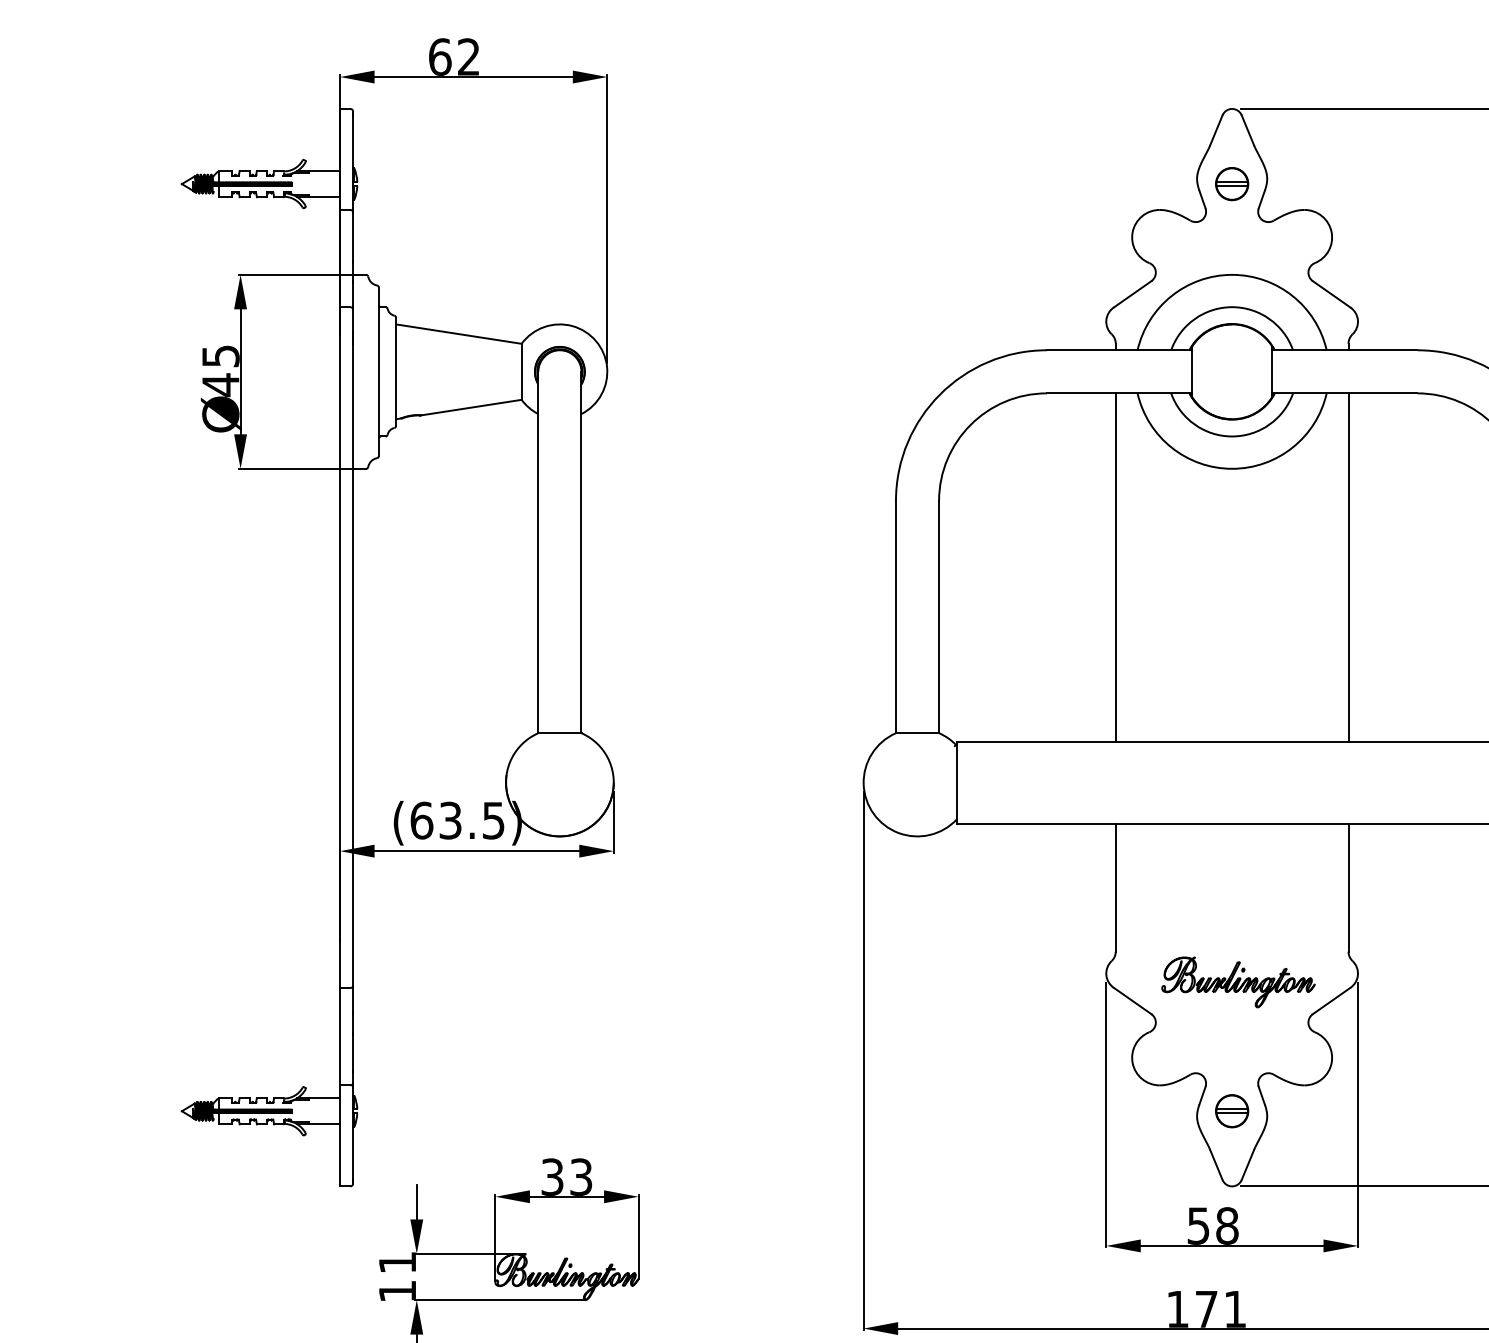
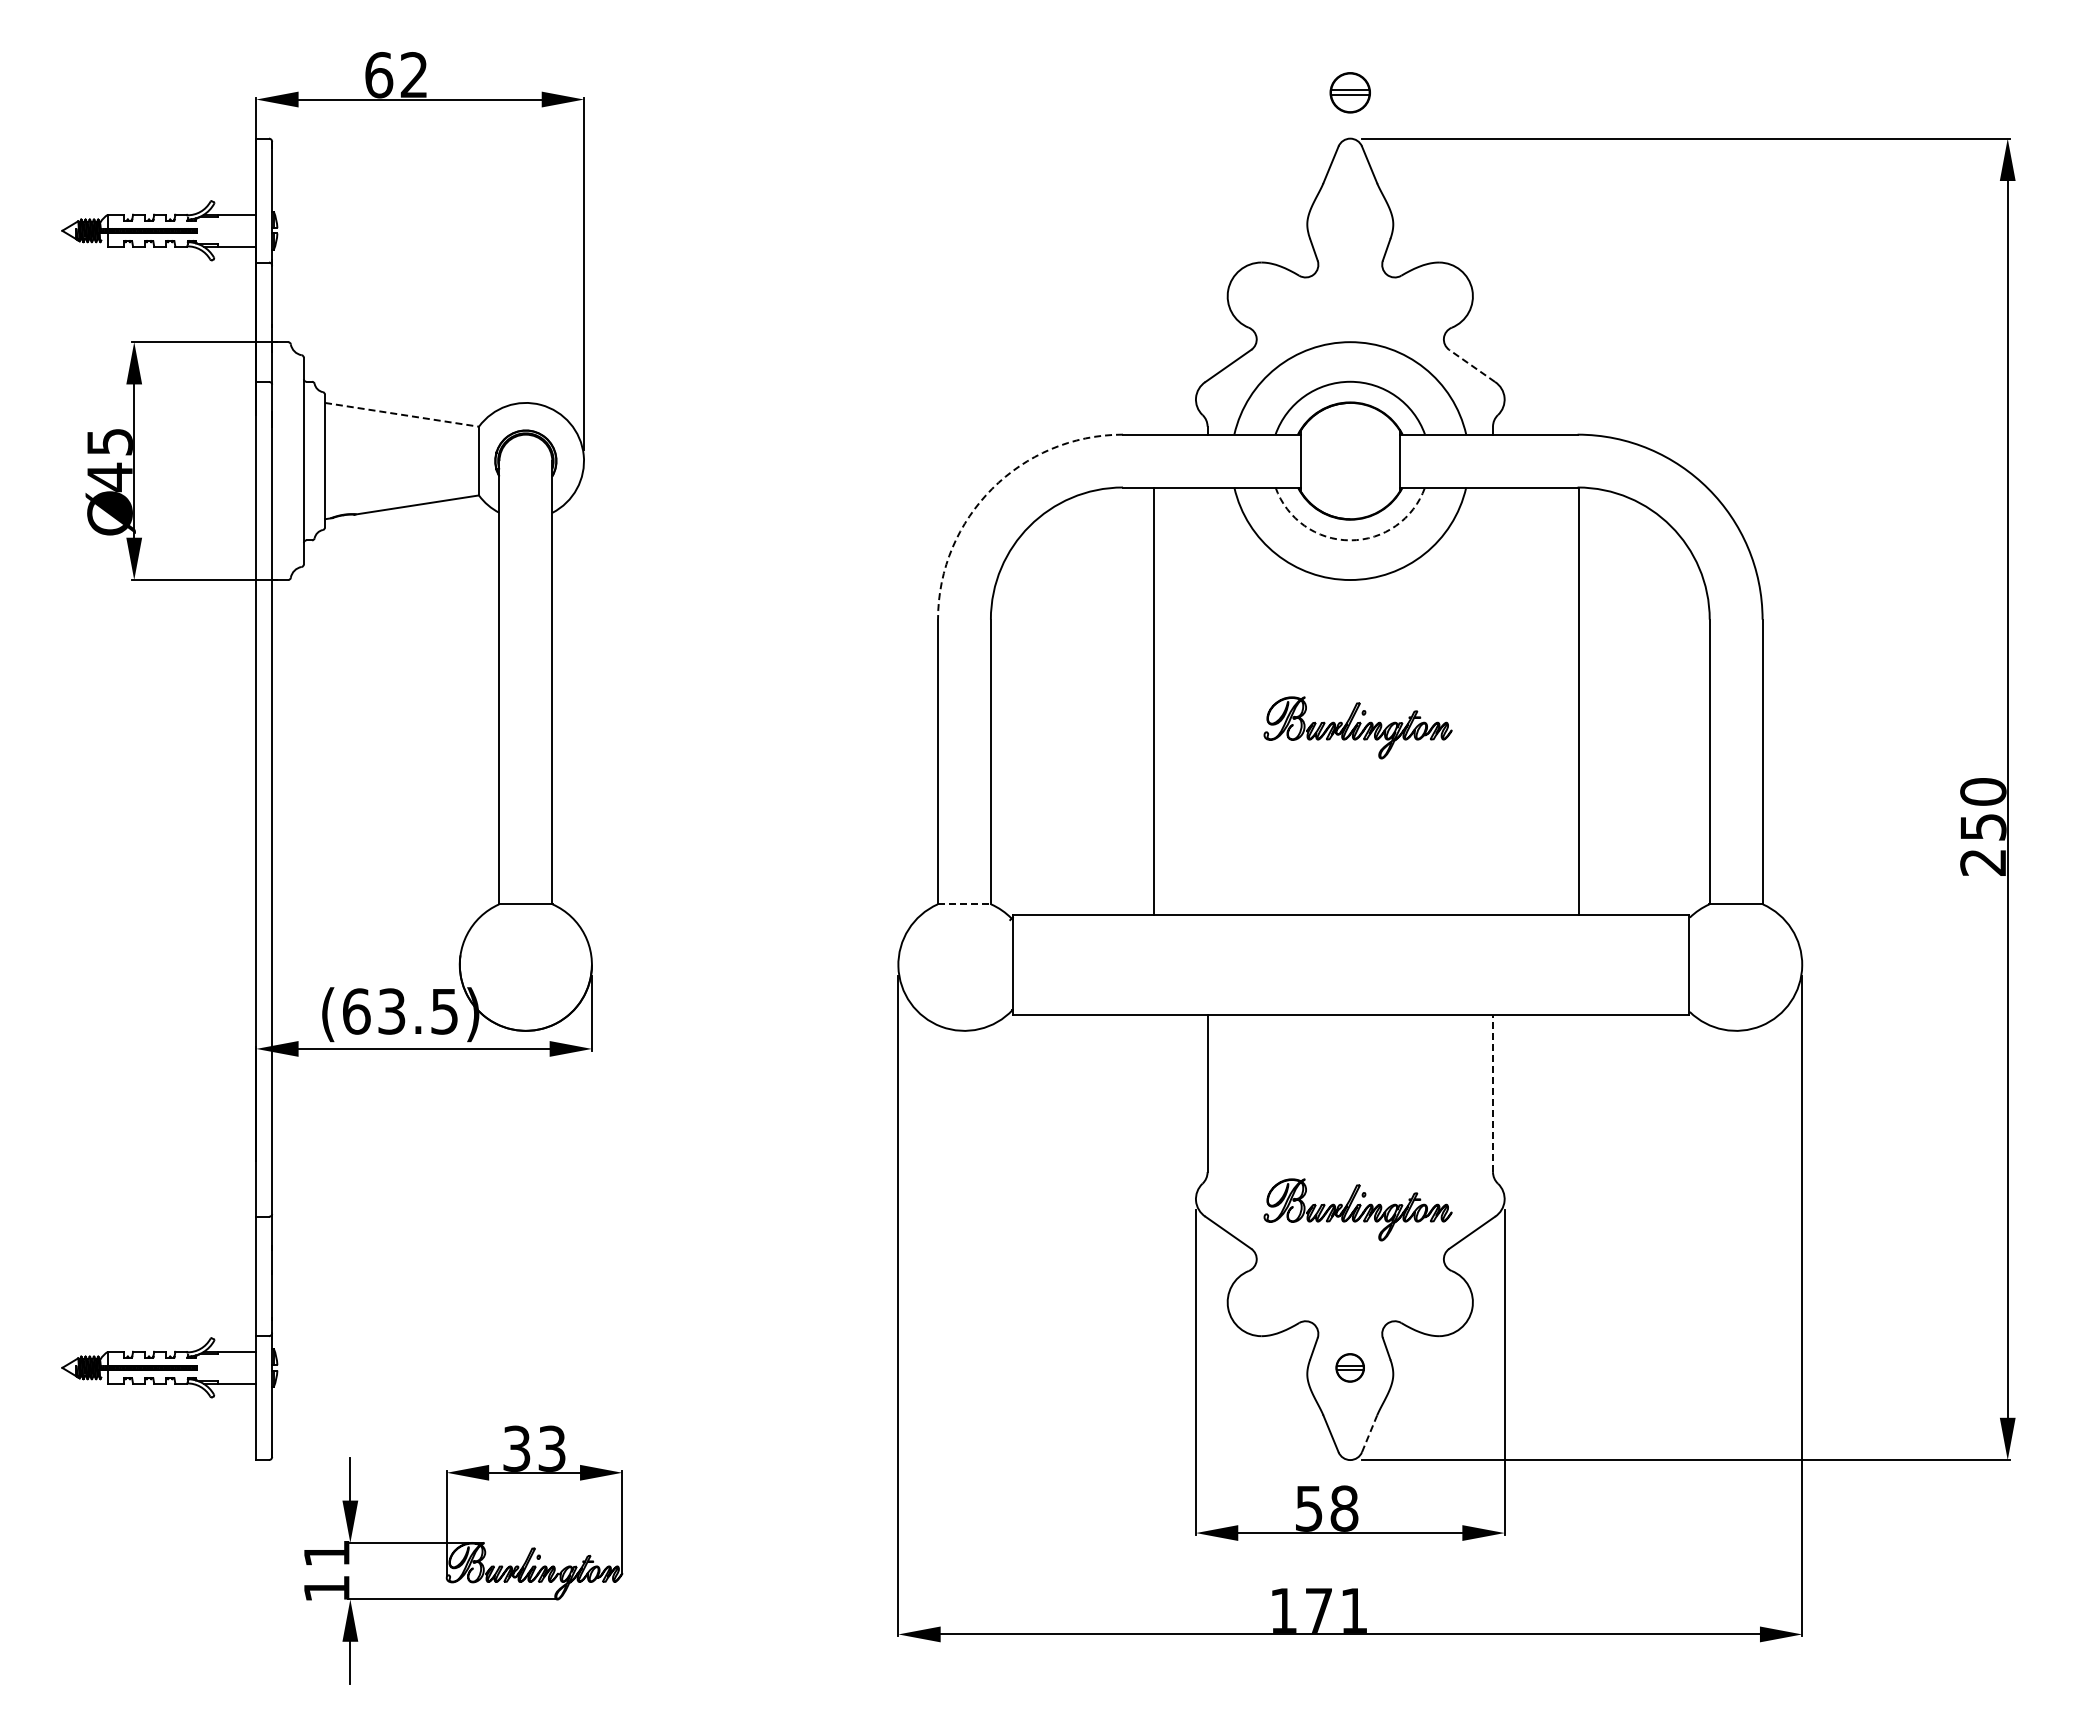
part: (1231, 183) -> (1349, 92), moved
line: (1331, 293) -> (1472, 365), solid -> dashed
line: (459, 333) -> (402, 414), solid -> dashed
arc: (940, 394) -> (992, 488), solid -> dashed
arc: (1232, 436) -> (1350, 540), solid -> dashed
line: (1115, 567) -> (1153, 700), moved
line: (1348, 567) -> (1579, 700), moved
part: (1238, 589) -> (1357, 727), added
line: (917, 733) -> (964, 904), solid -> dashed
line: (1348, 887) -> (1493, 1093), solid -> dashed
part: (1231, 1110) -> (1349, 1367), size x0.7
line: (1247, 1164) -> (1369, 1433), solid -> dashed

